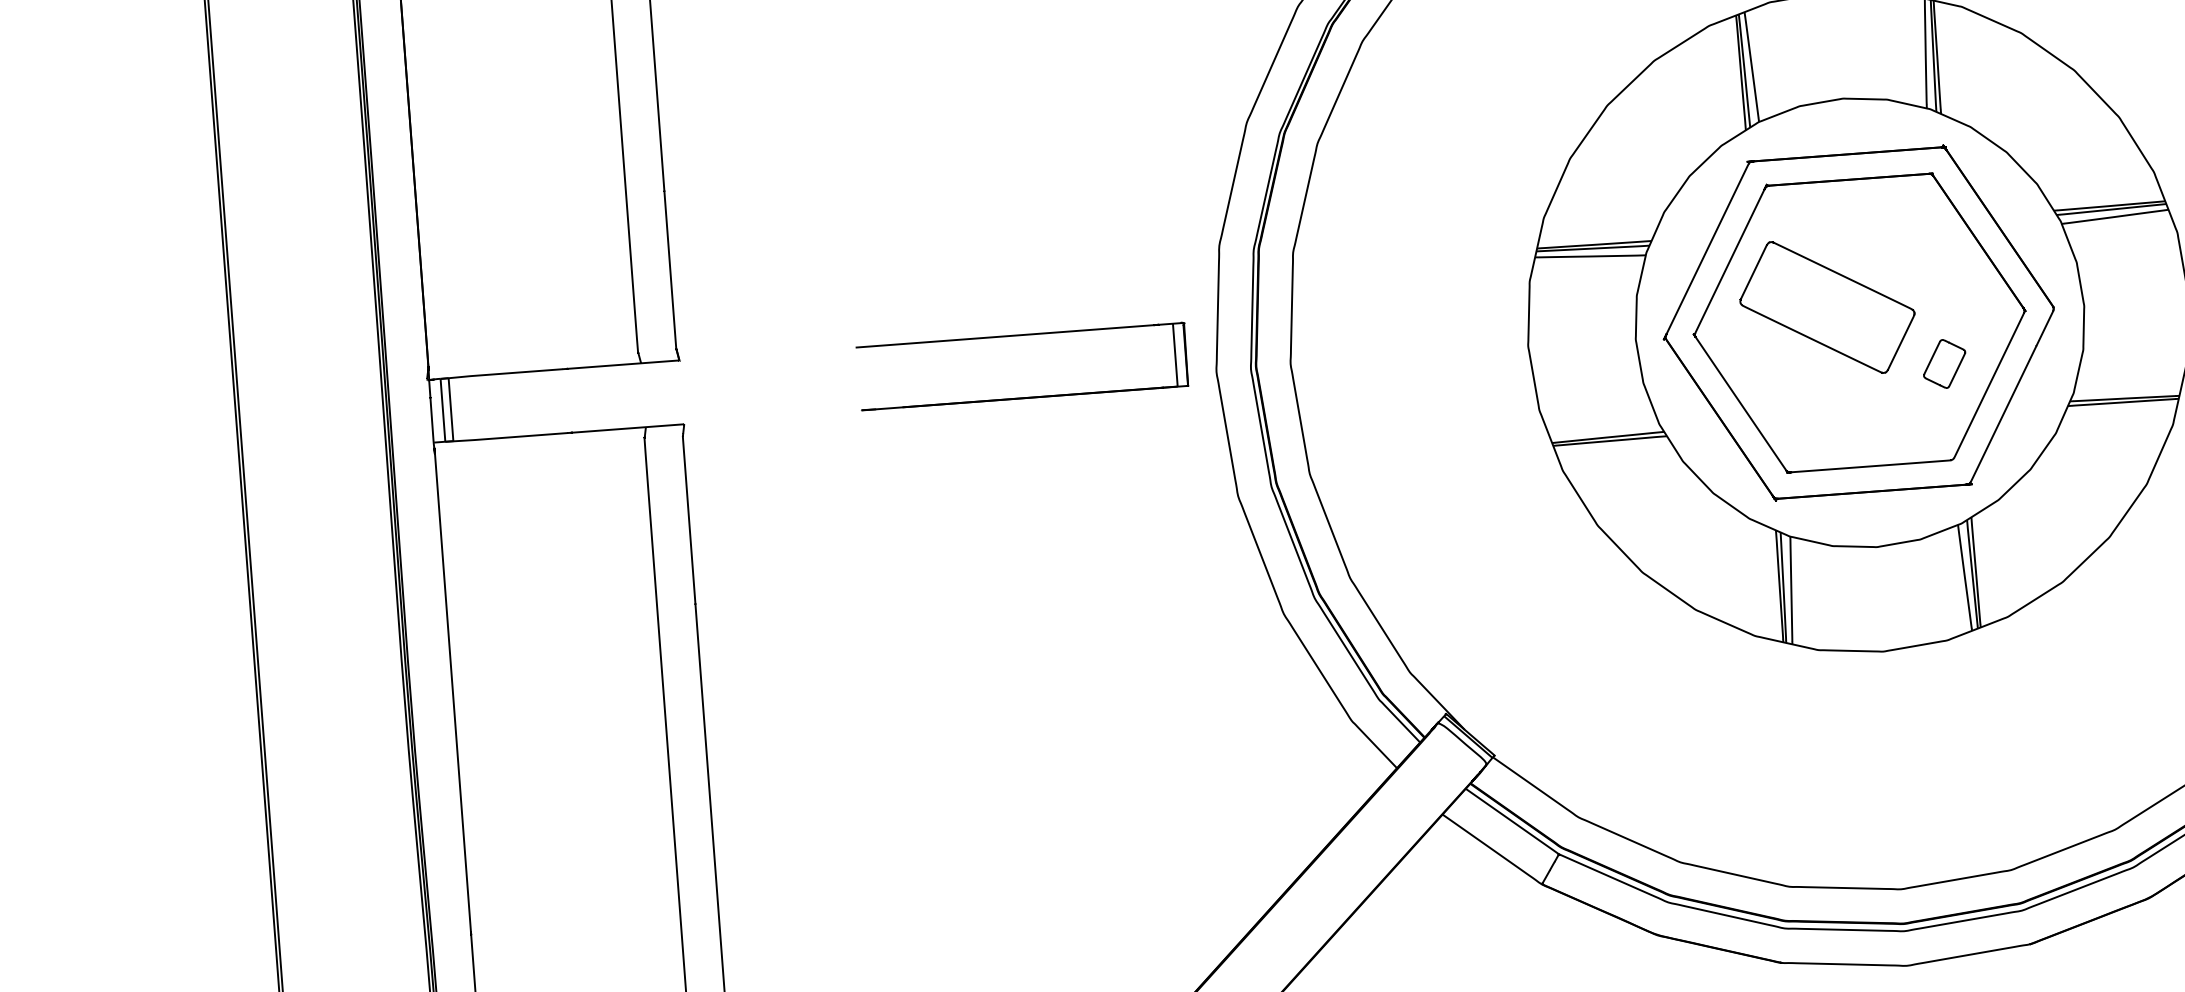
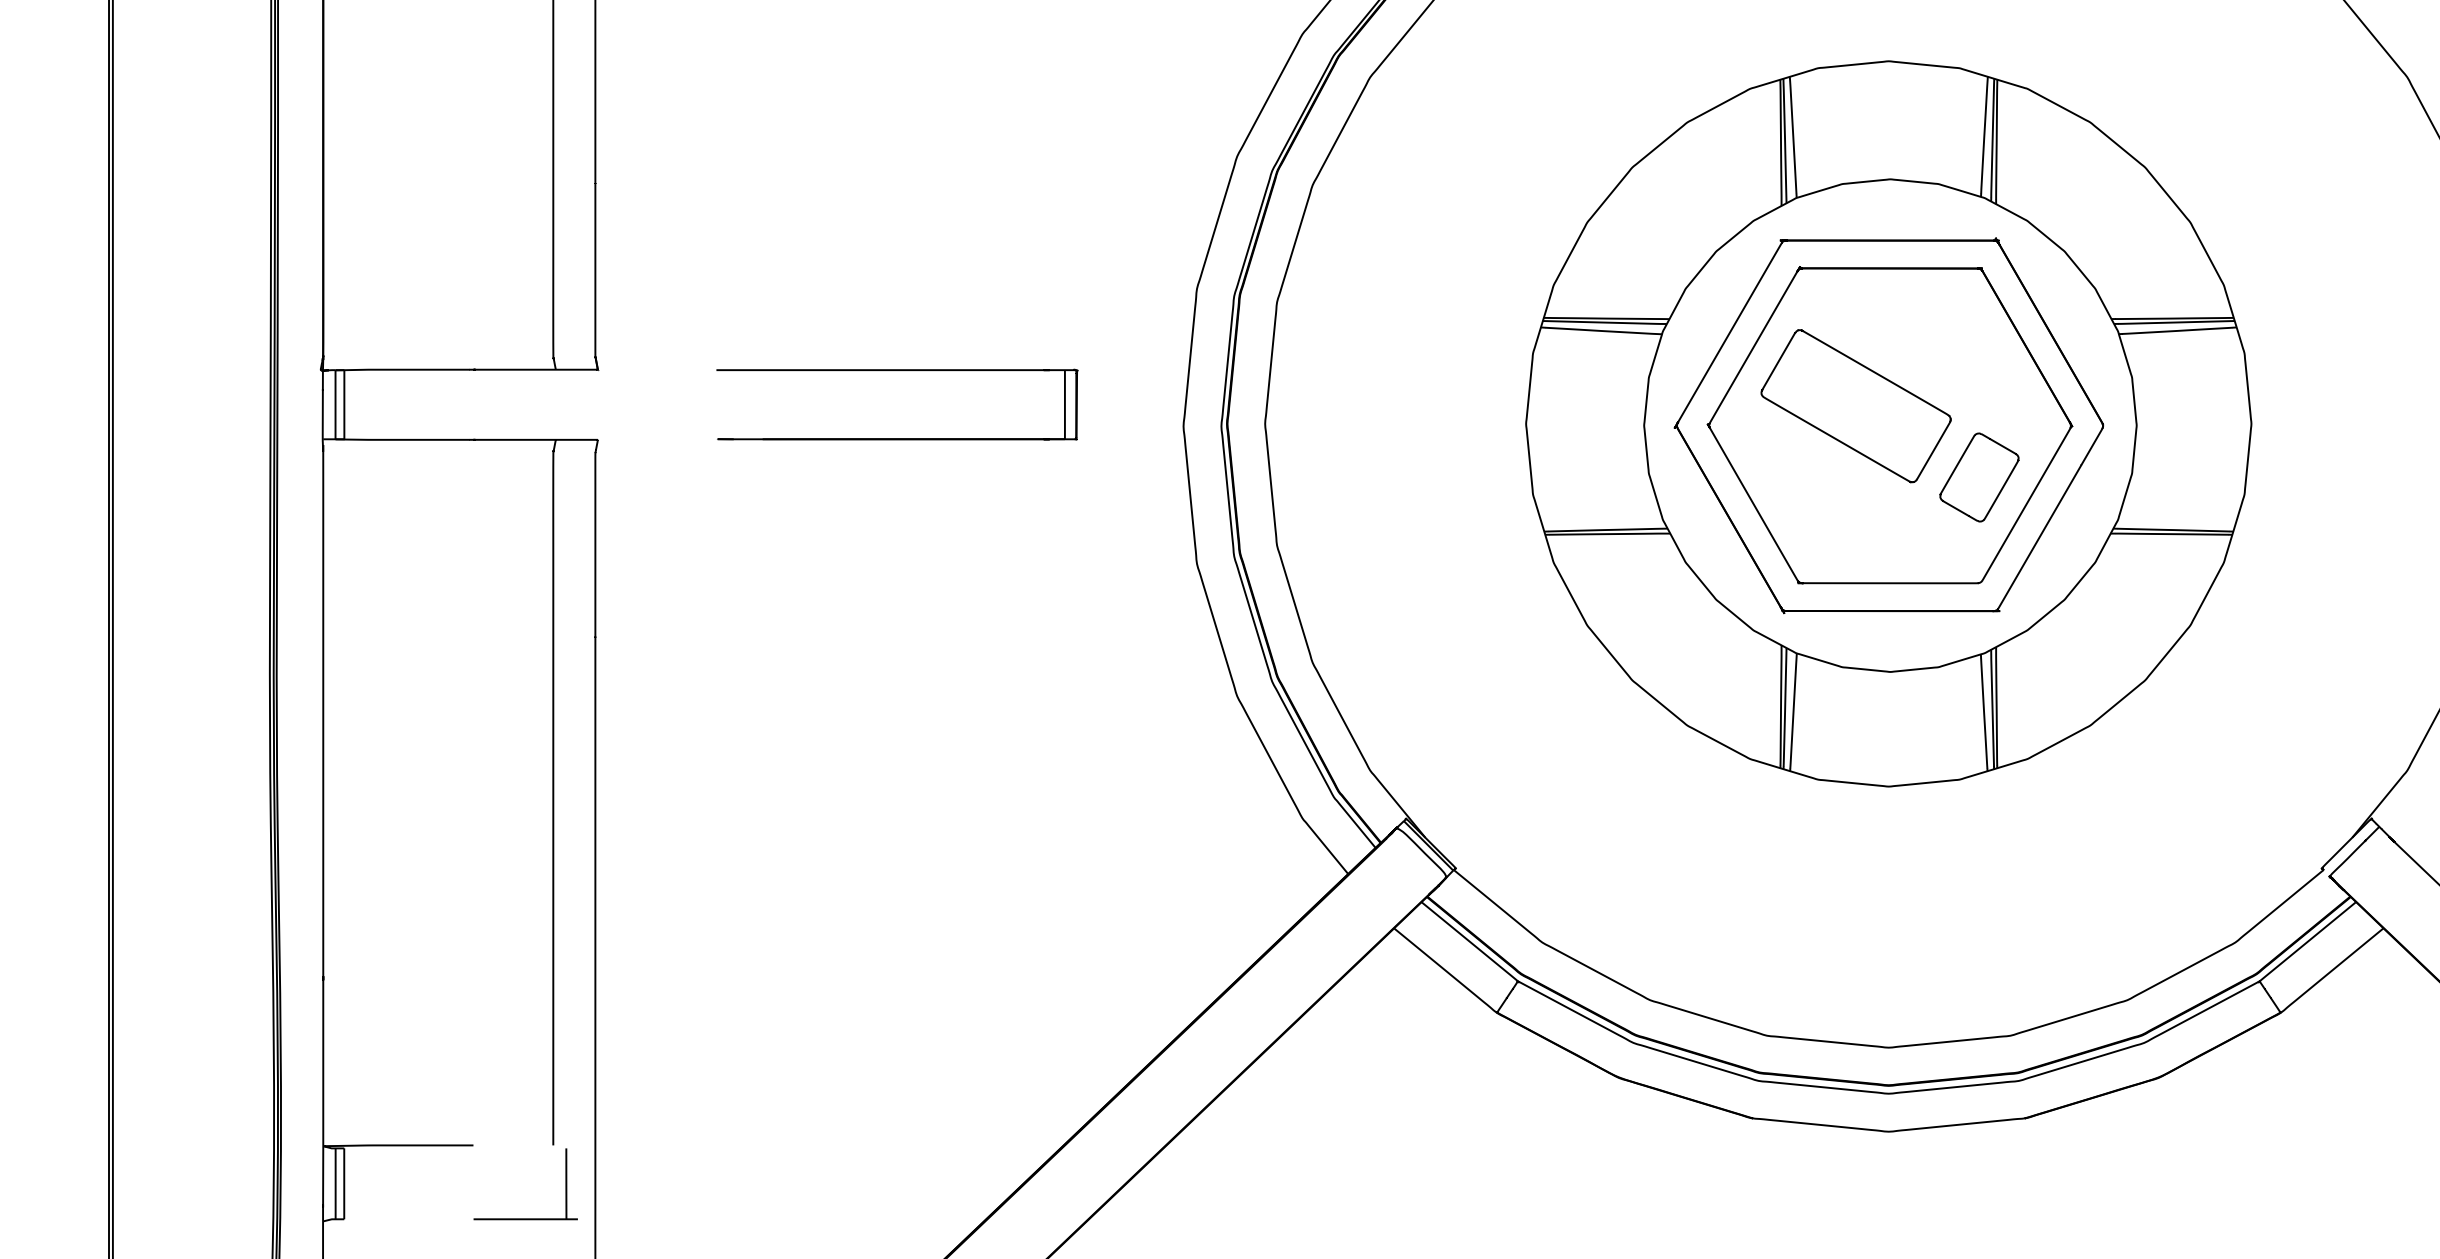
part: (1020, 335) -> (897, 370), moved
part: (1944, 363) -> (1979, 477), size x1.67

